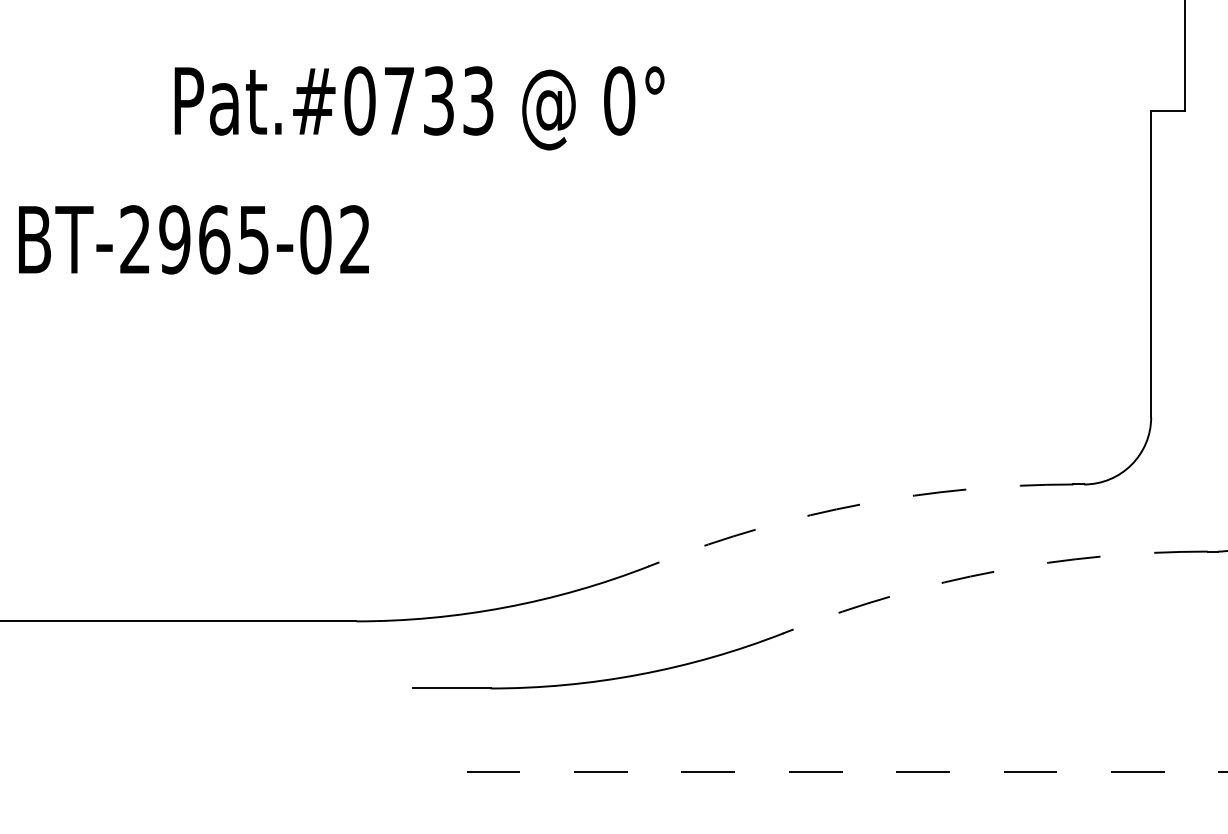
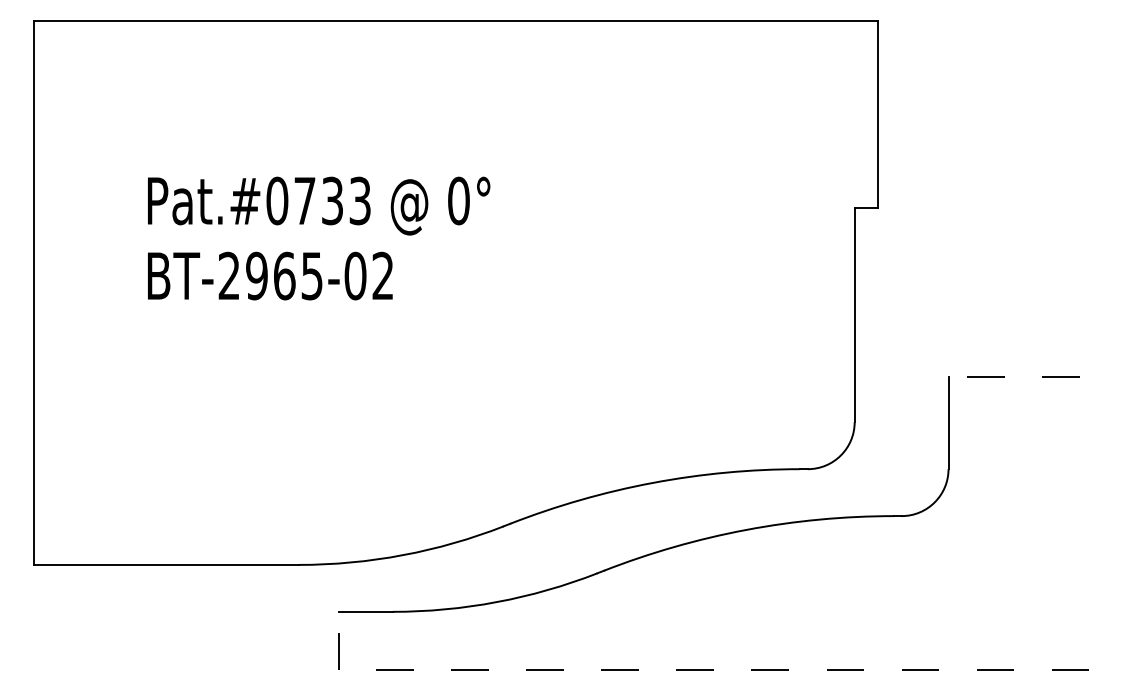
text: (420, 107) -> (319, 205), moved
text: (194, 238) -> (270, 275), moved
arc: (862, 503) -> (652, 482), dashed -> solid
arc: (996, 570) -> (746, 529), dashed -> solid
line: (413, 743) -> (338, 650), added

